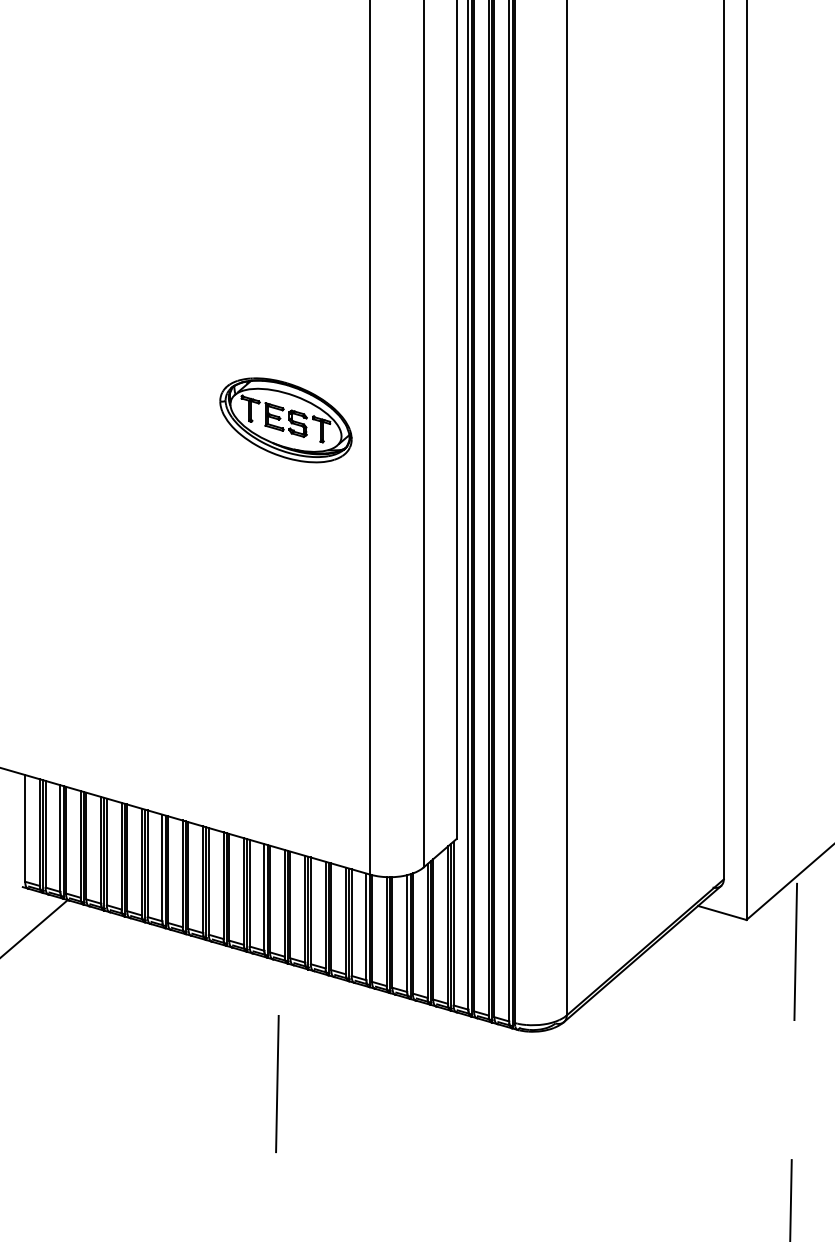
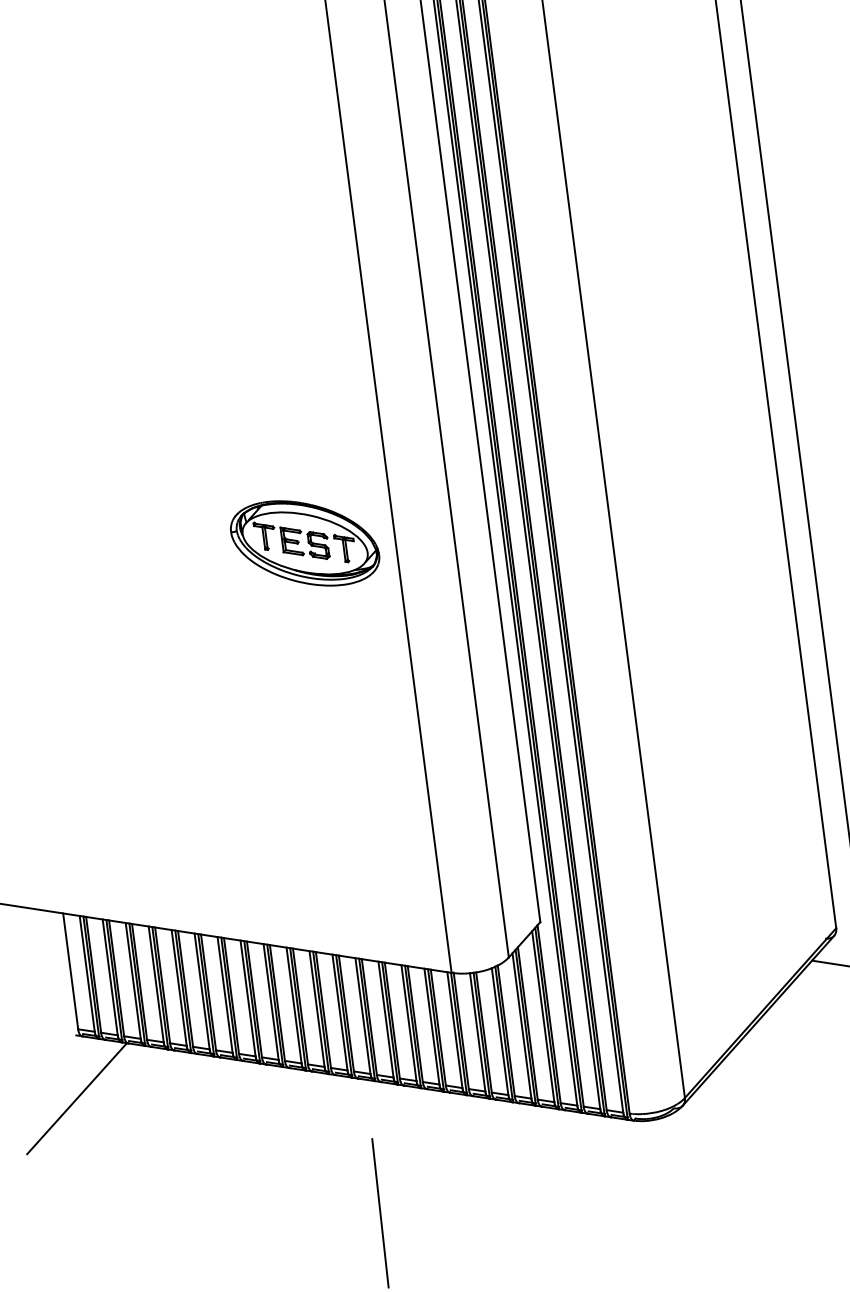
part: (285, 420) -> (304, 543), moved

